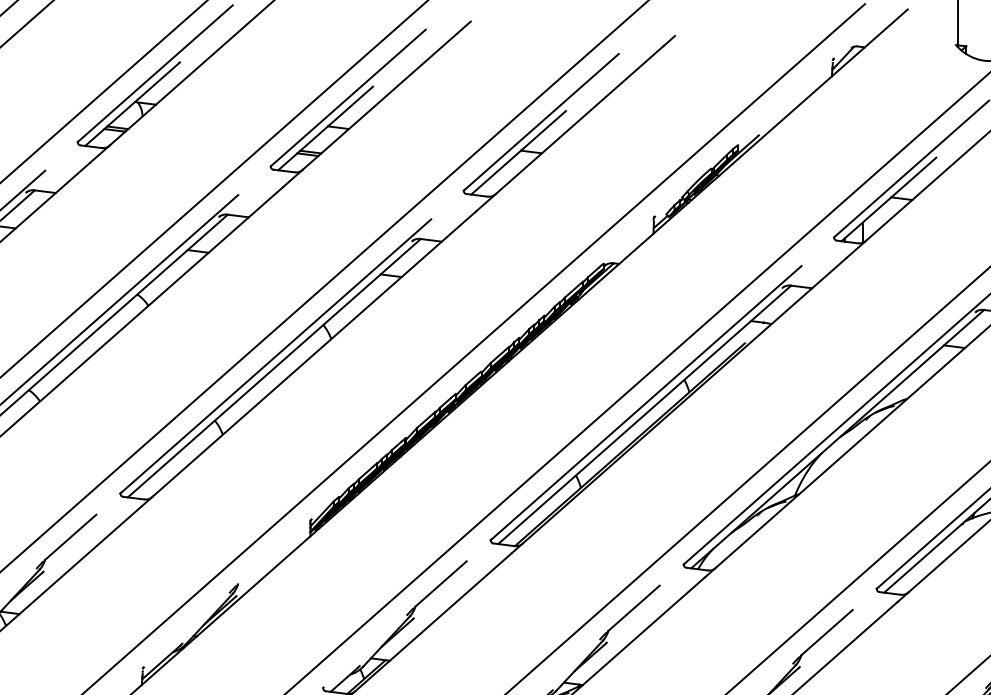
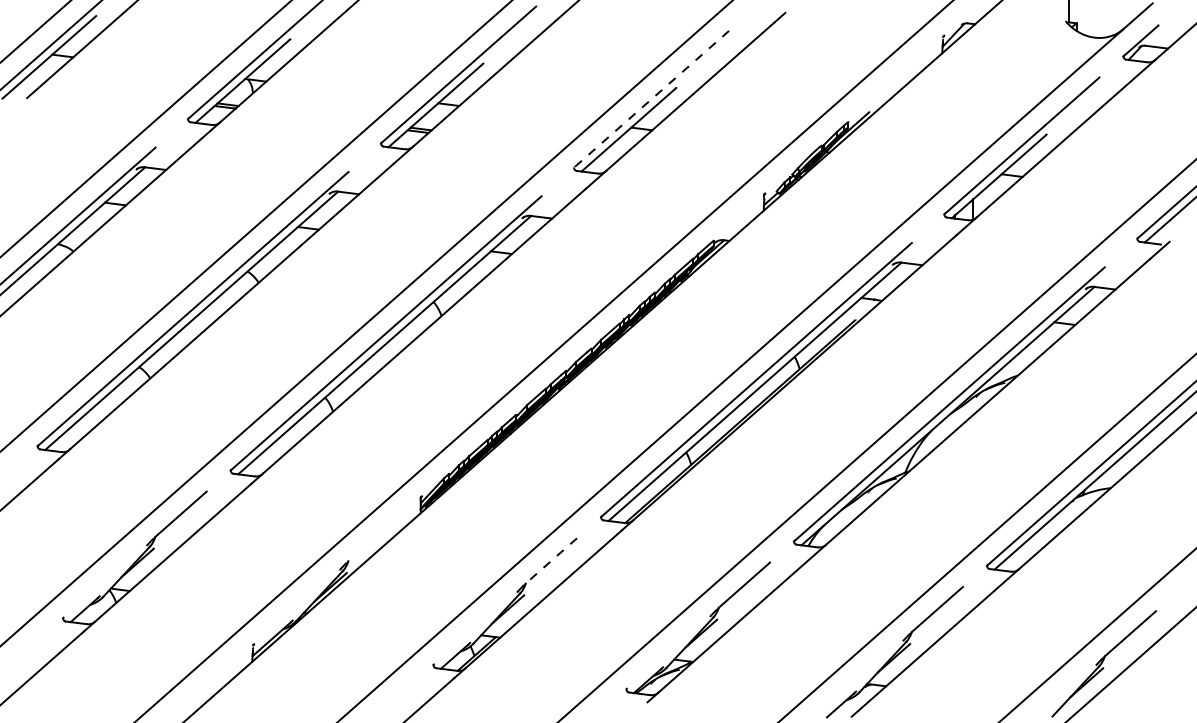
line: (541, 122) -> (651, 99), solid -> dashed
line: (441, 584) -> (551, 561), solid -> dashed

